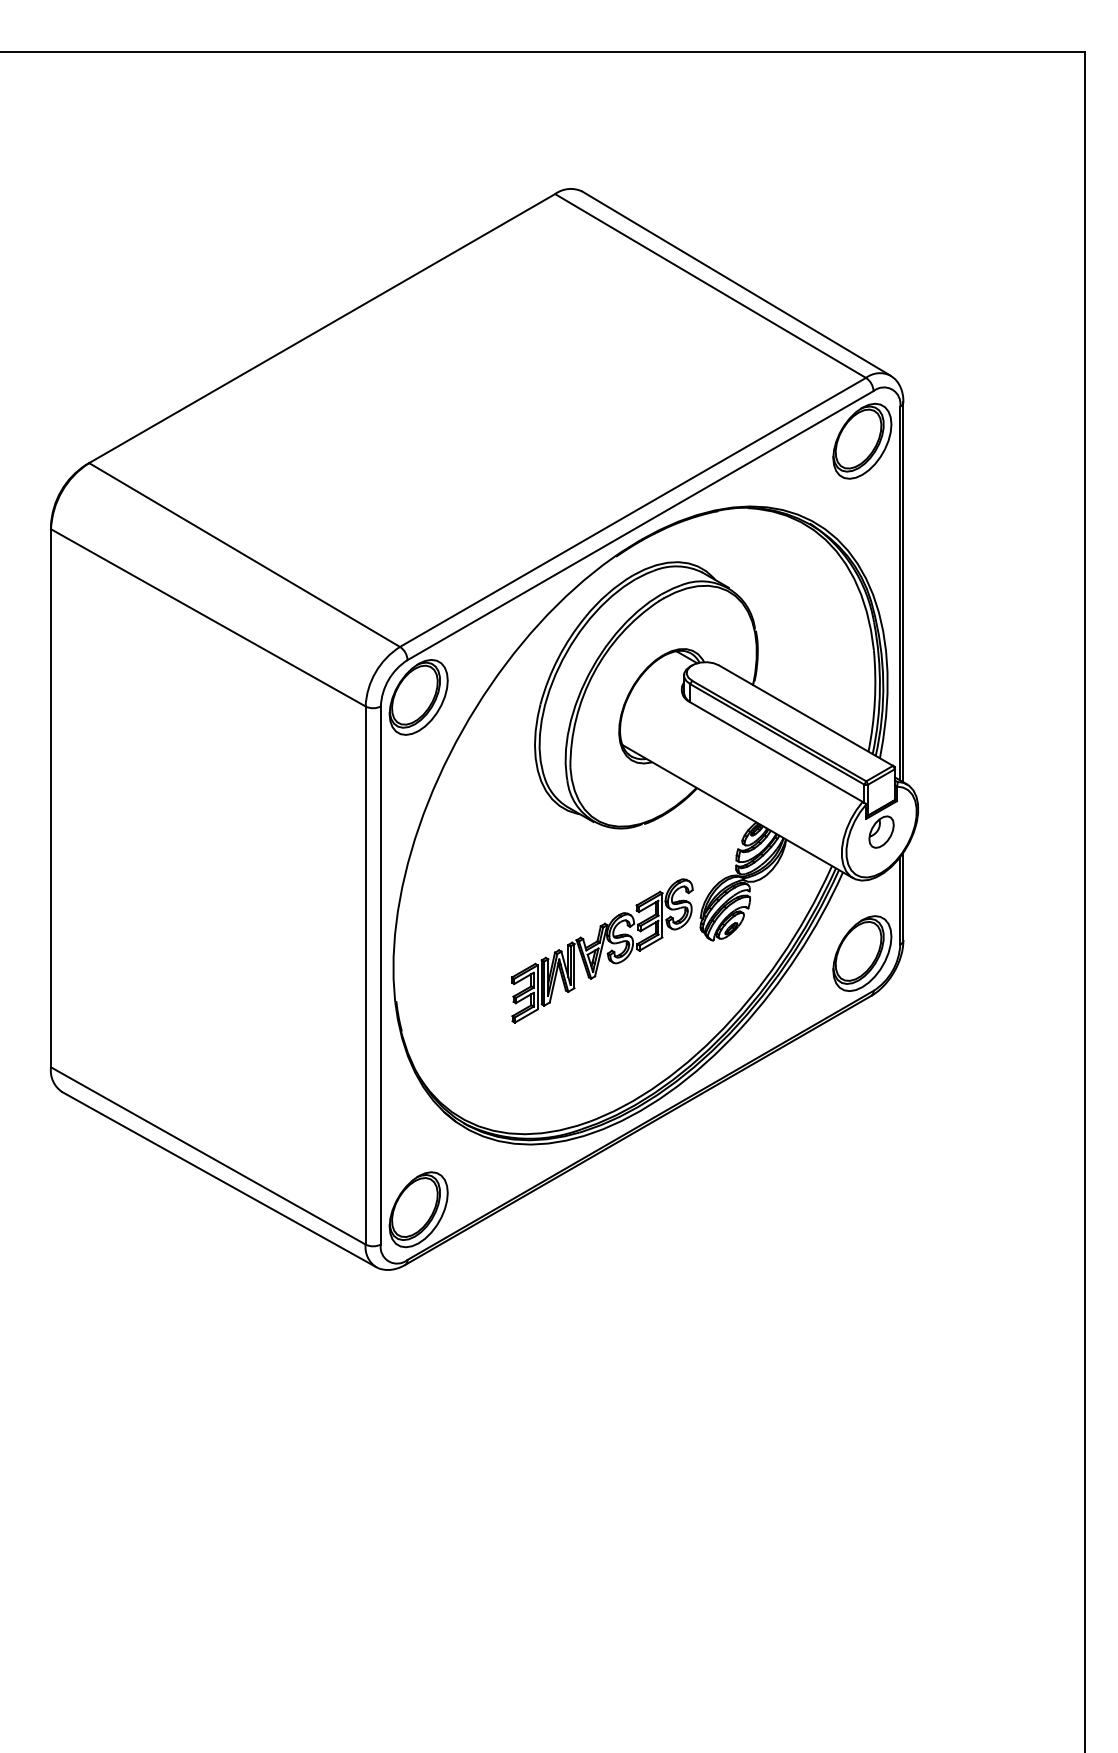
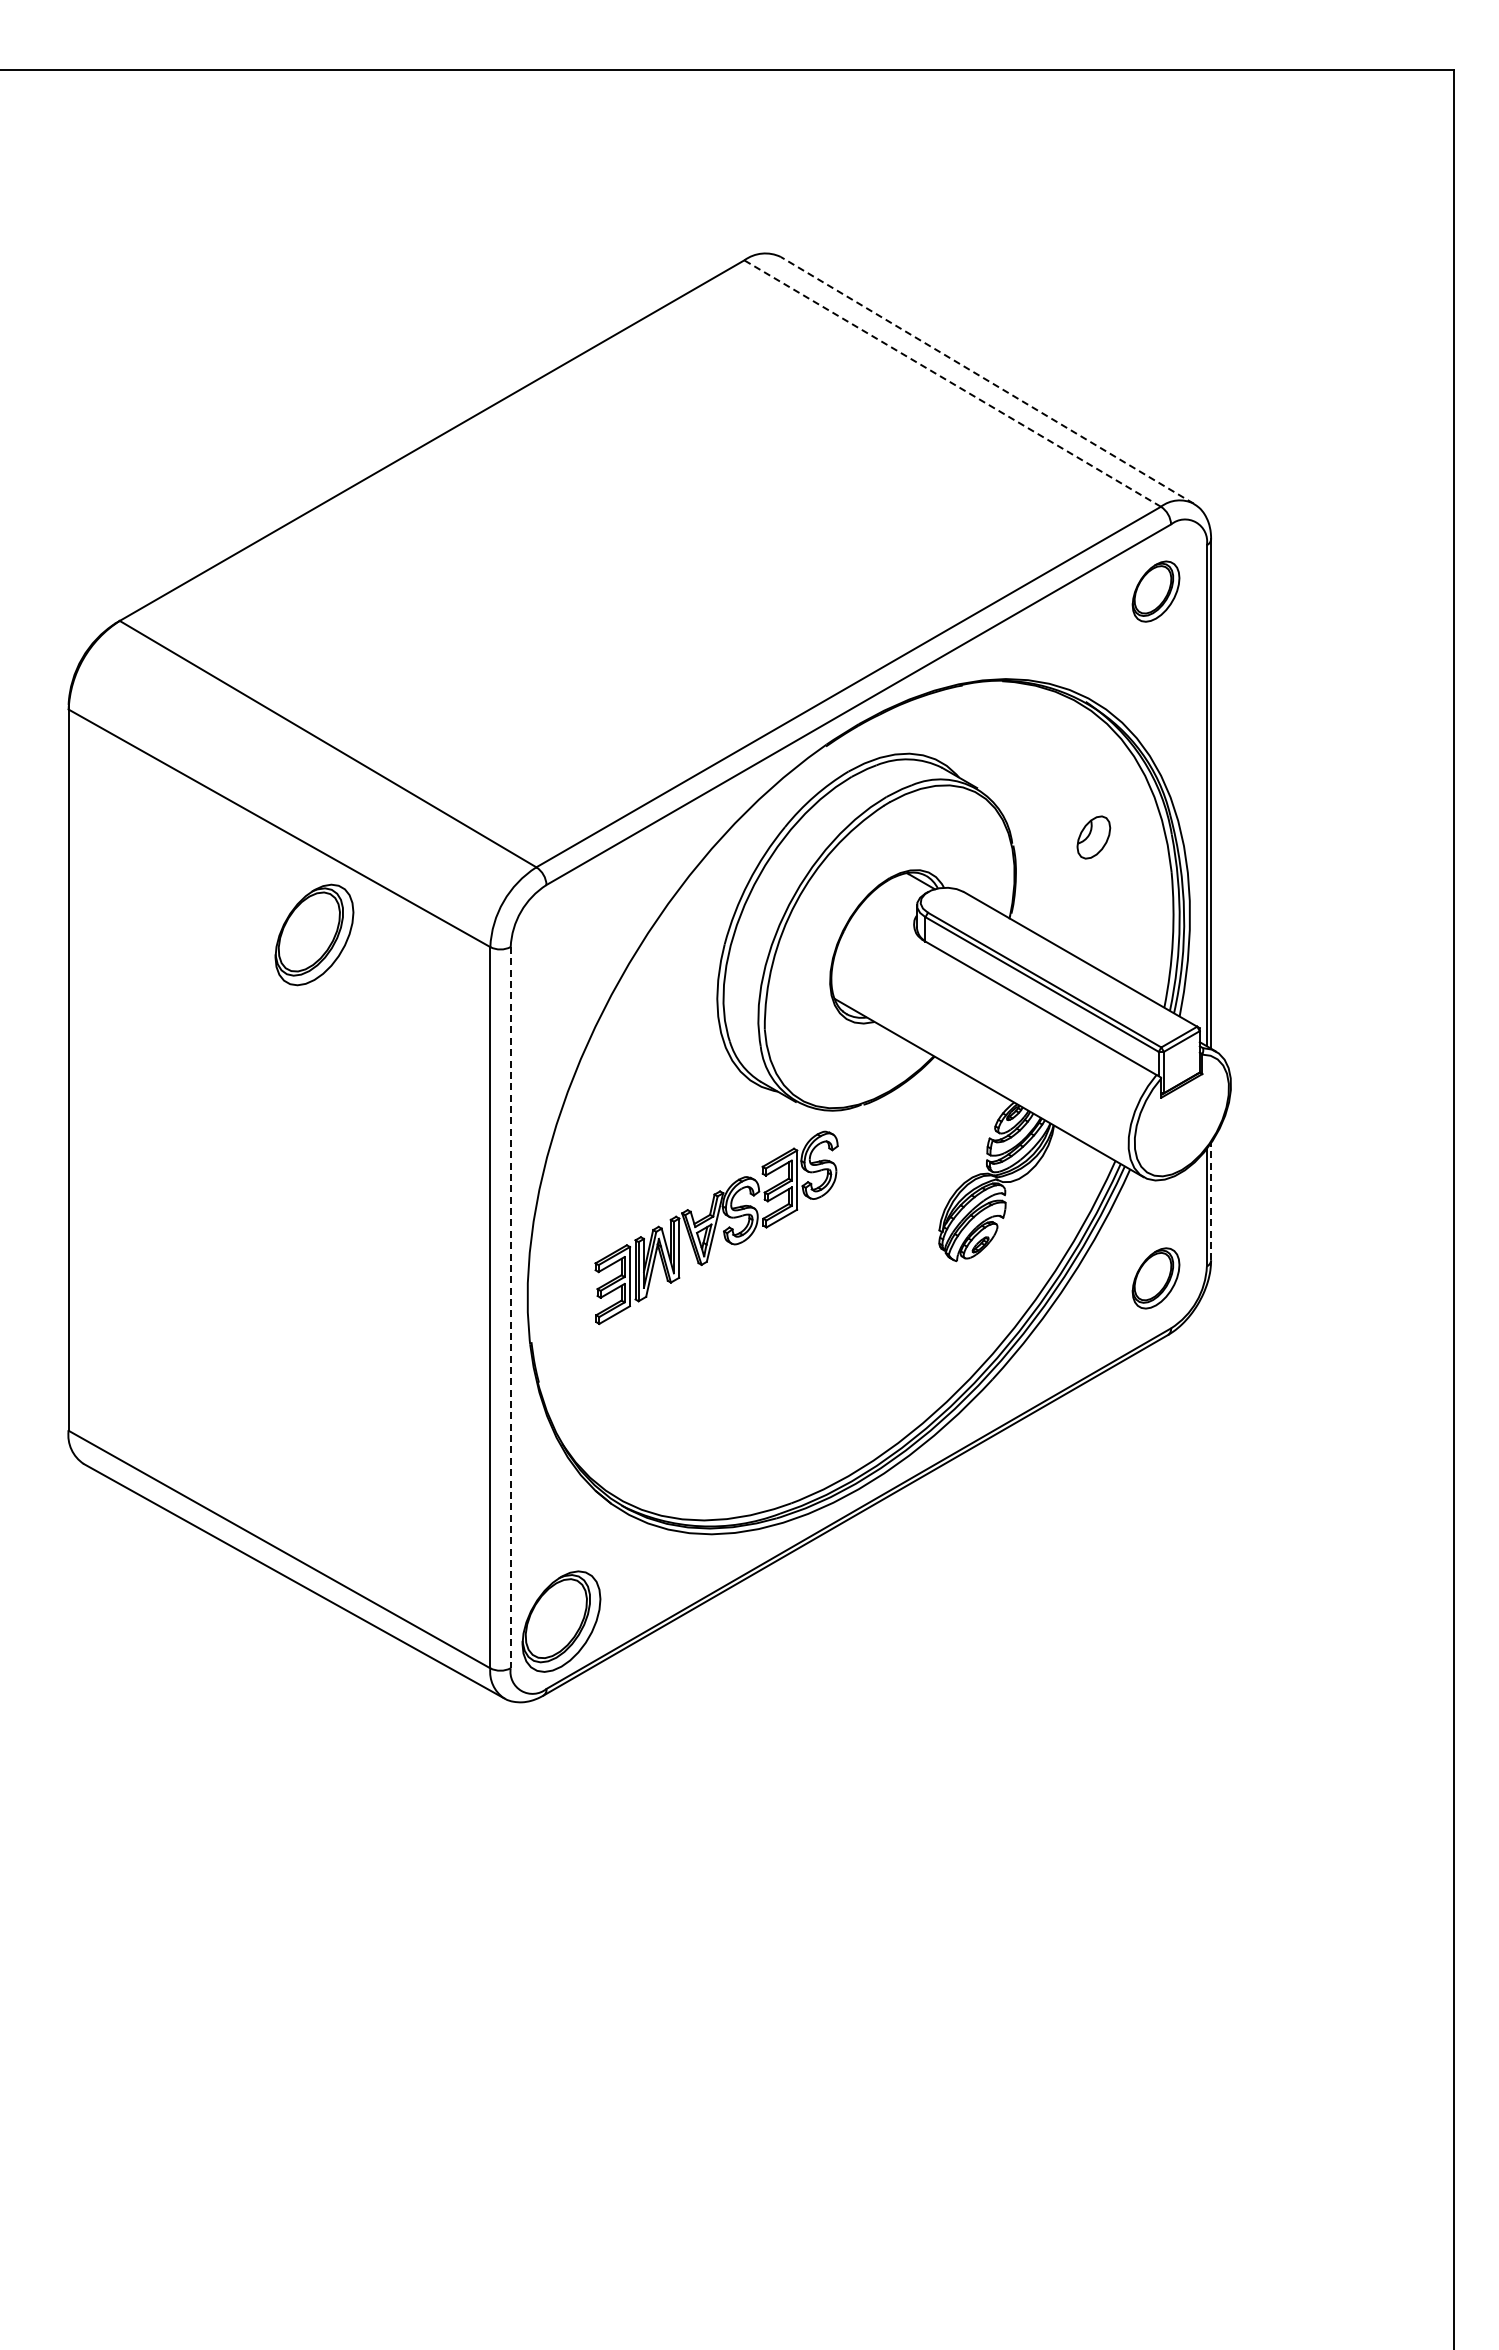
line: (736, 283) -> (987, 380), solid -> dashed
line: (710, 285) -> (952, 383), solid -> dashed
part: (861, 441) -> (1155, 591), size x0.6
part: (418, 697) -> (314, 934), moved
part: (881, 832) -> (1093, 837), moved
line: (903, 896) -> (1211, 1201), solid -> dashed
part: (602, 950) -> (716, 1227), moved
part: (861, 953) -> (1155, 1278), size x0.6
line: (380, 975) -> (510, 1307), solid -> dashed

